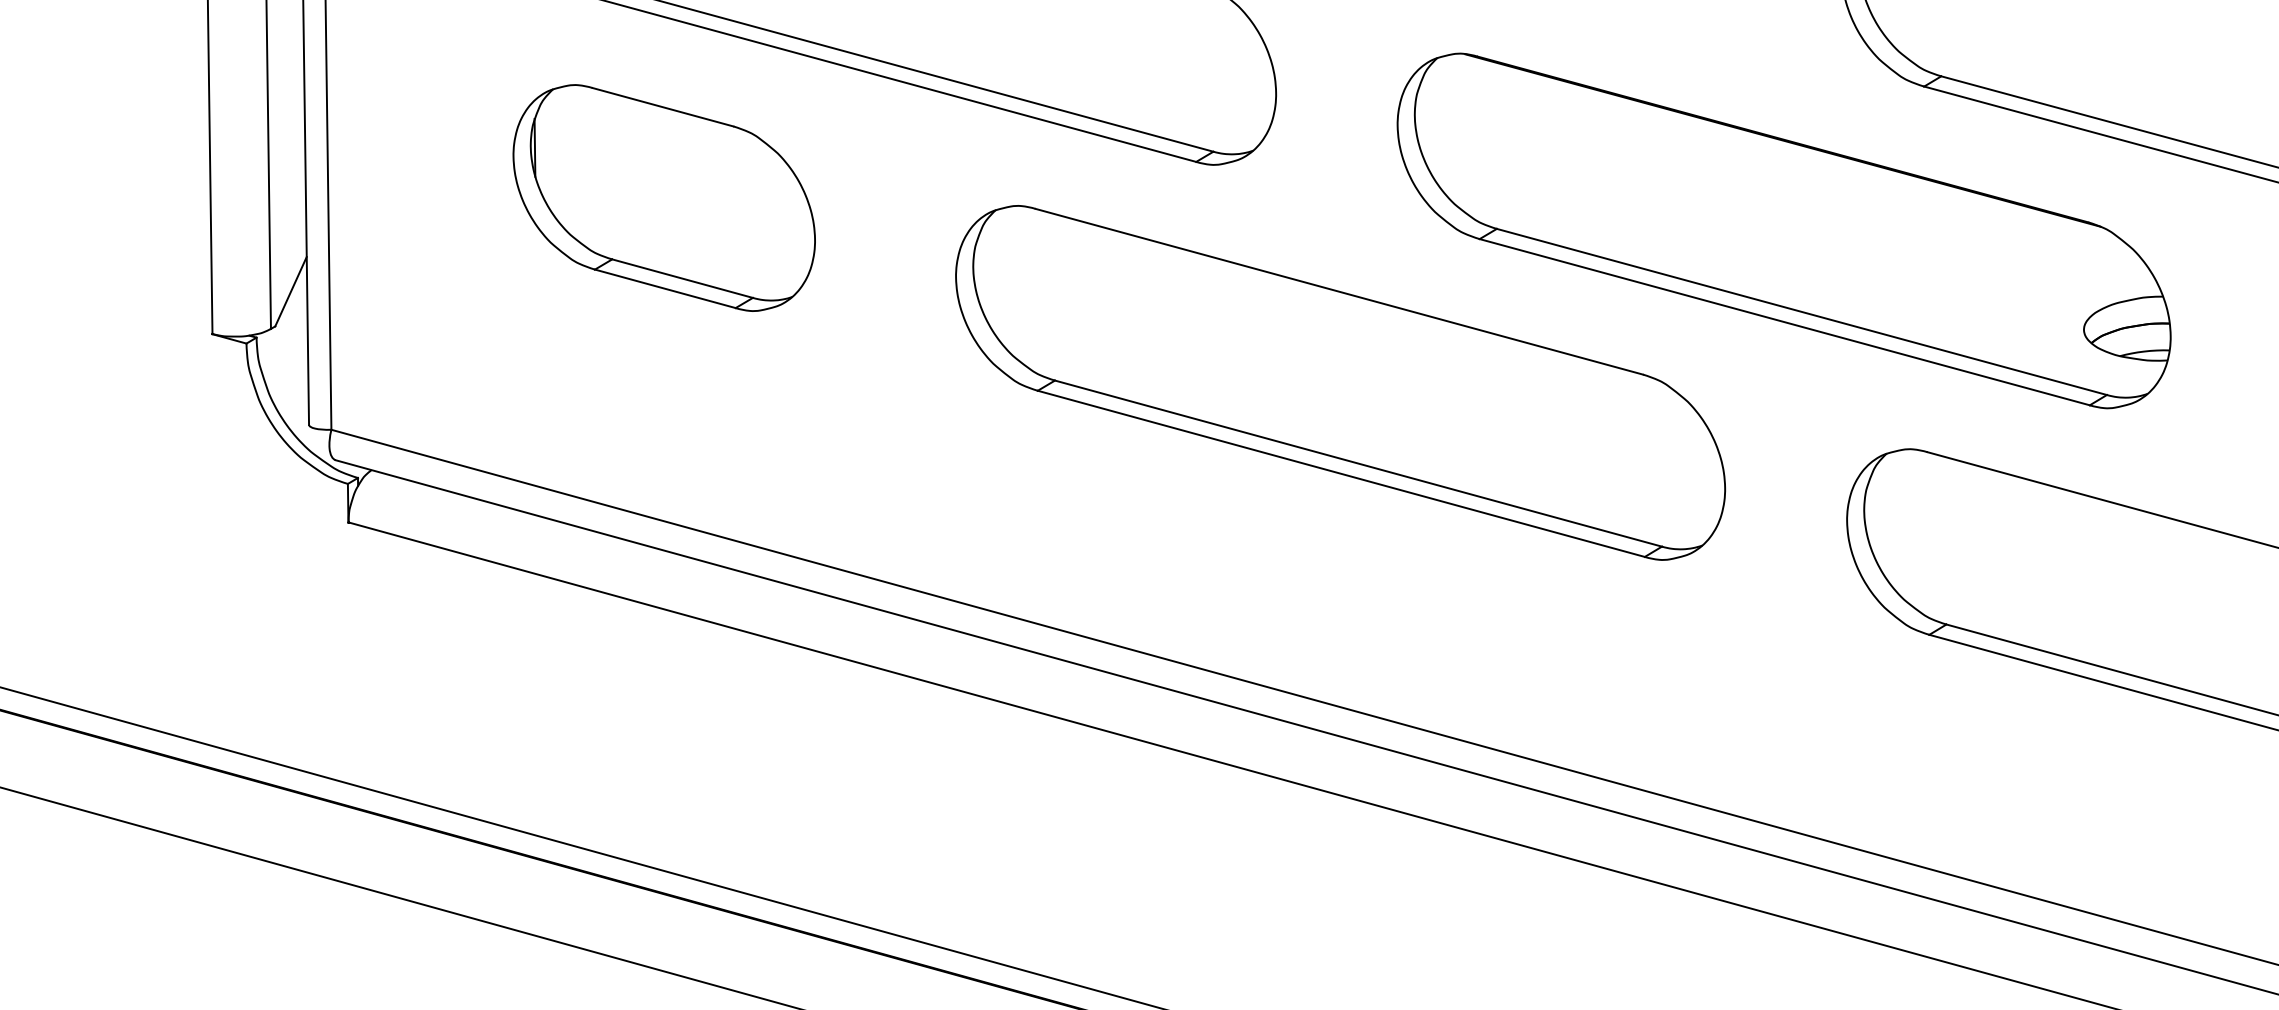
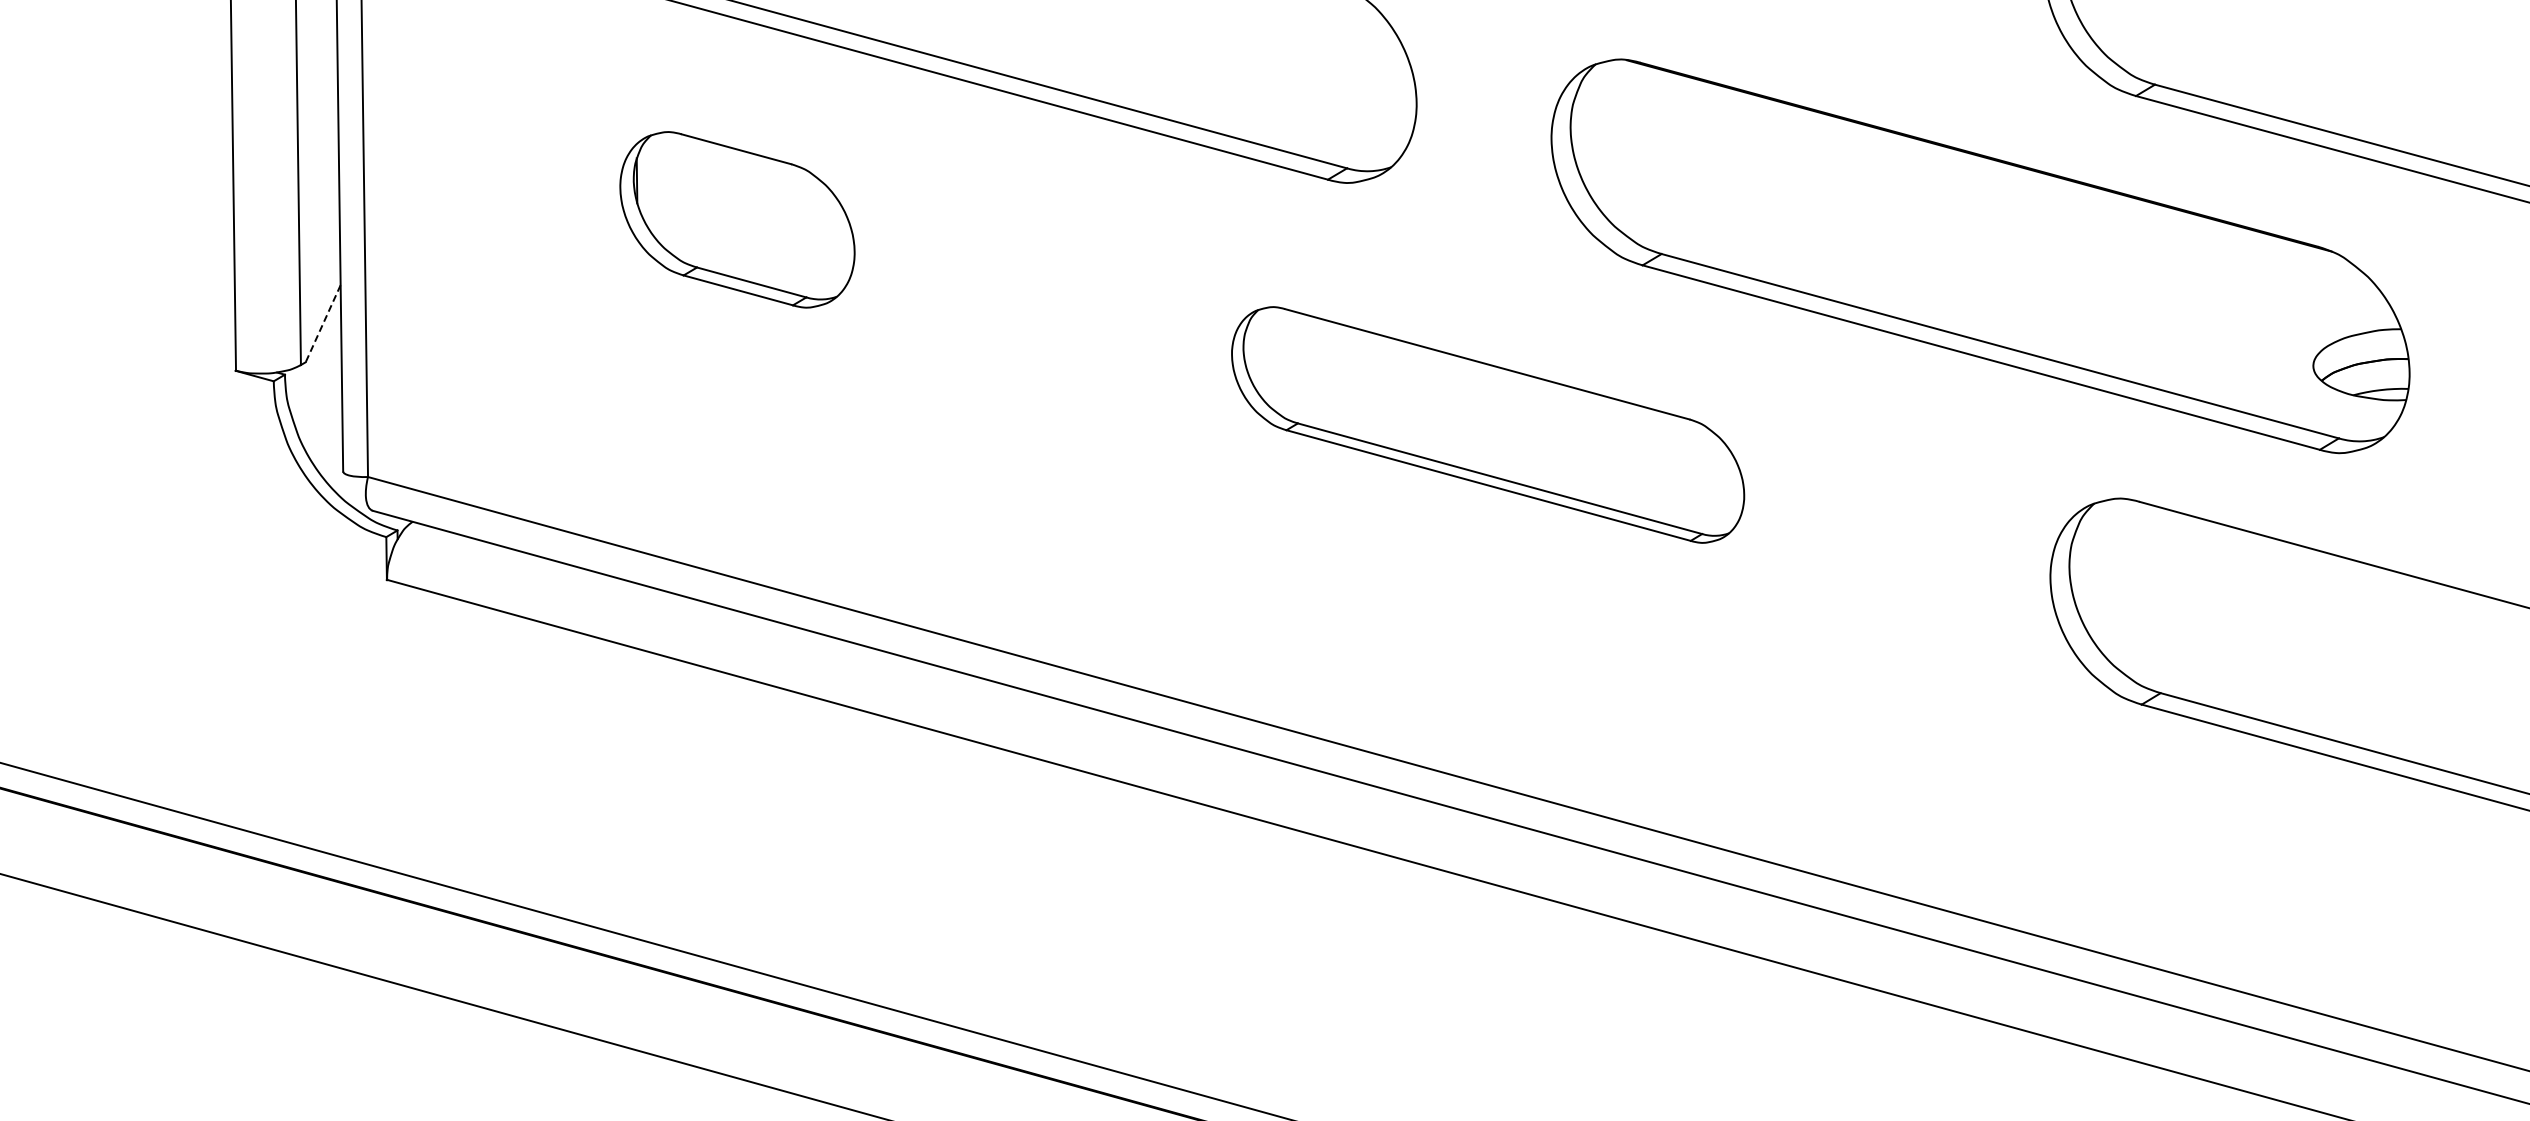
part: (664, 197) -> (737, 219), size x0.7
line: (290, 292) -> (322, 324), solid -> dashed
part: (1339, 382) -> (1487, 424), size x0.6

